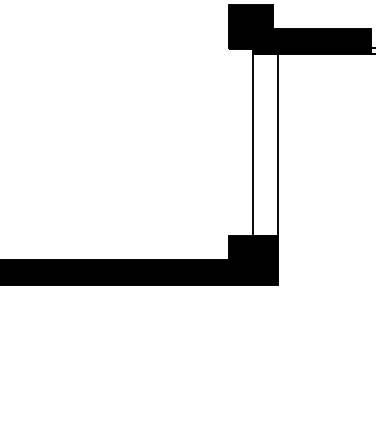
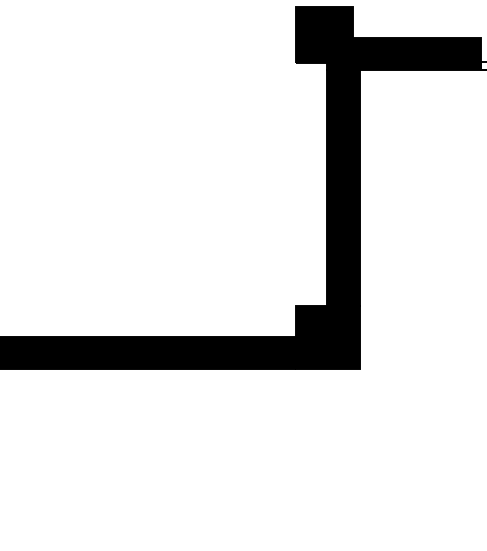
fill: (265, 144) -> (343, 187), added

